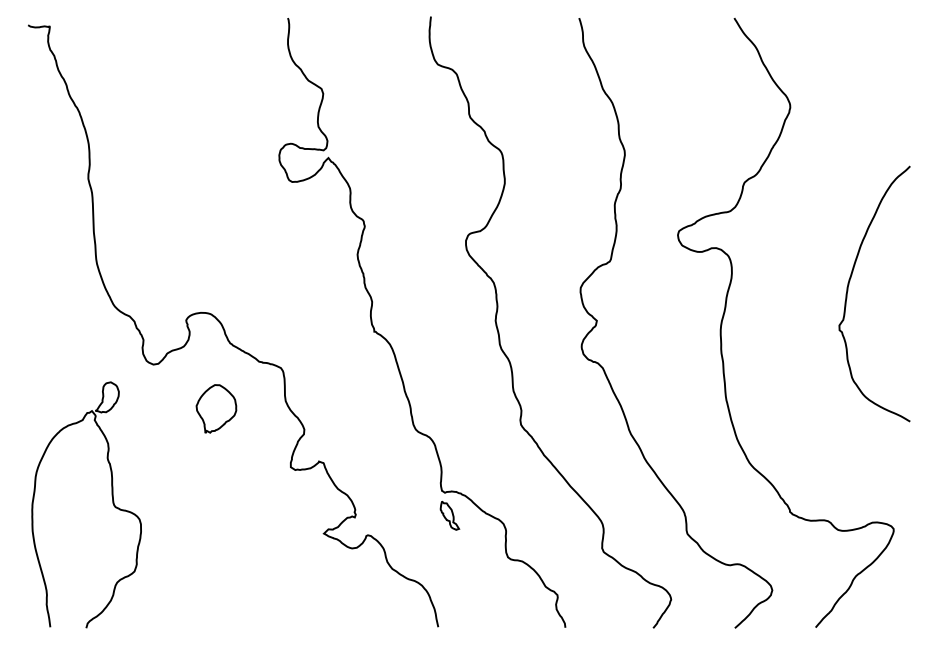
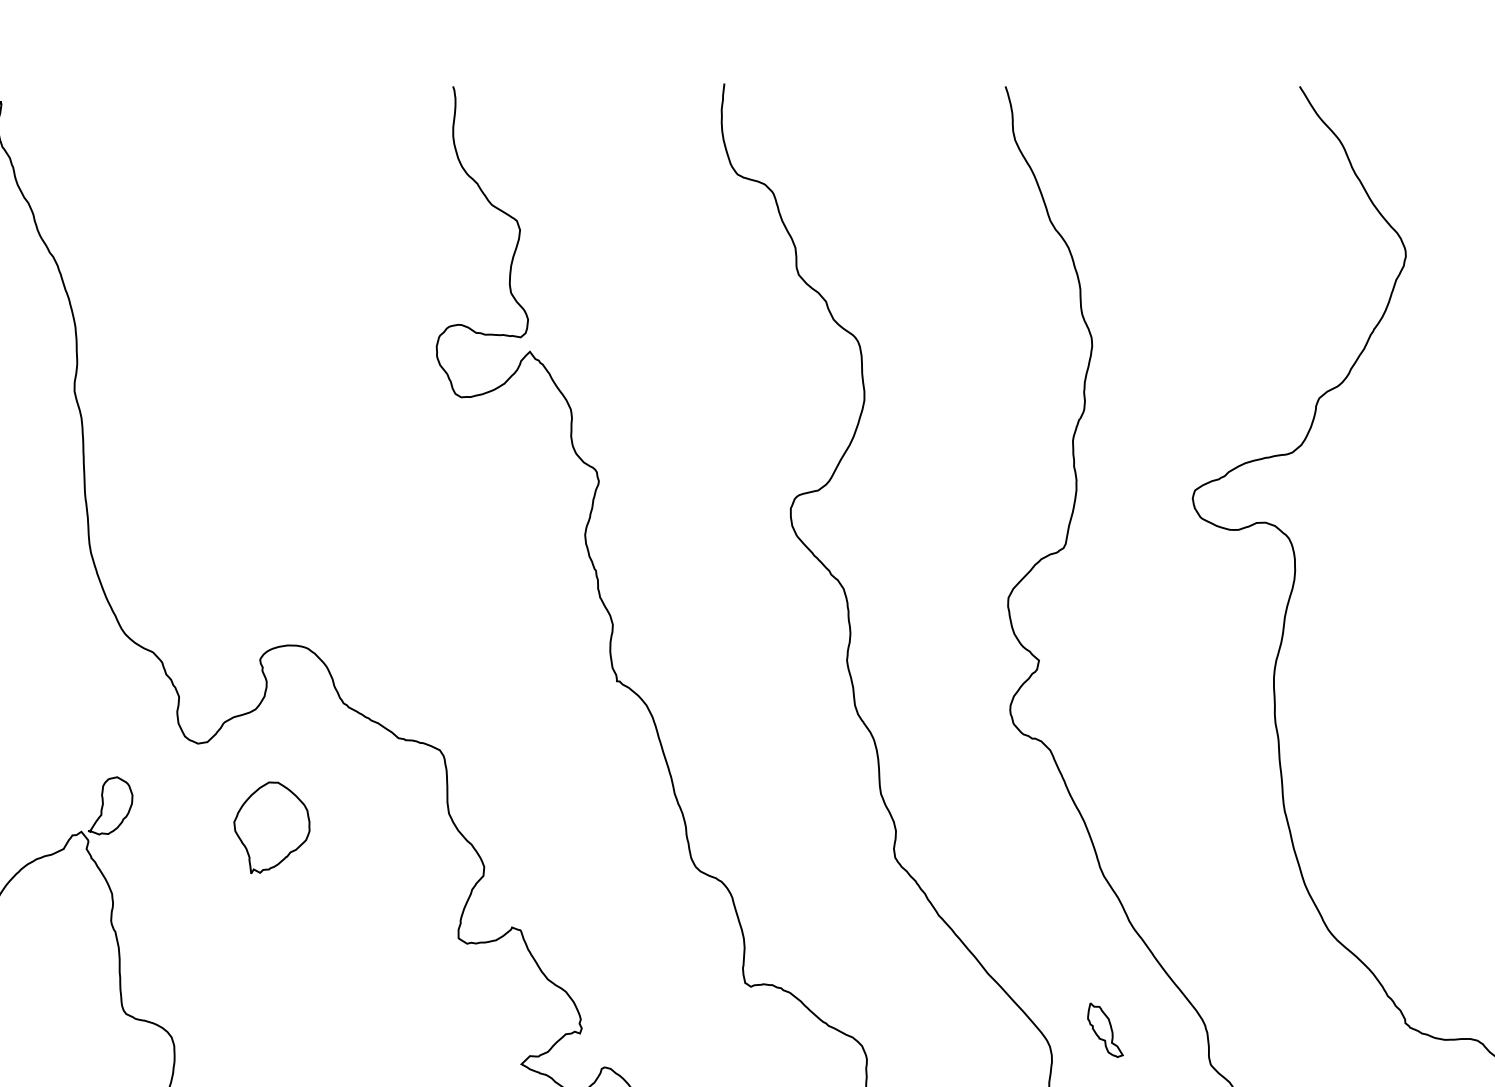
part: (216, 408) -> (272, 826), moved
part: (449, 515) -> (1104, 1029), moved

